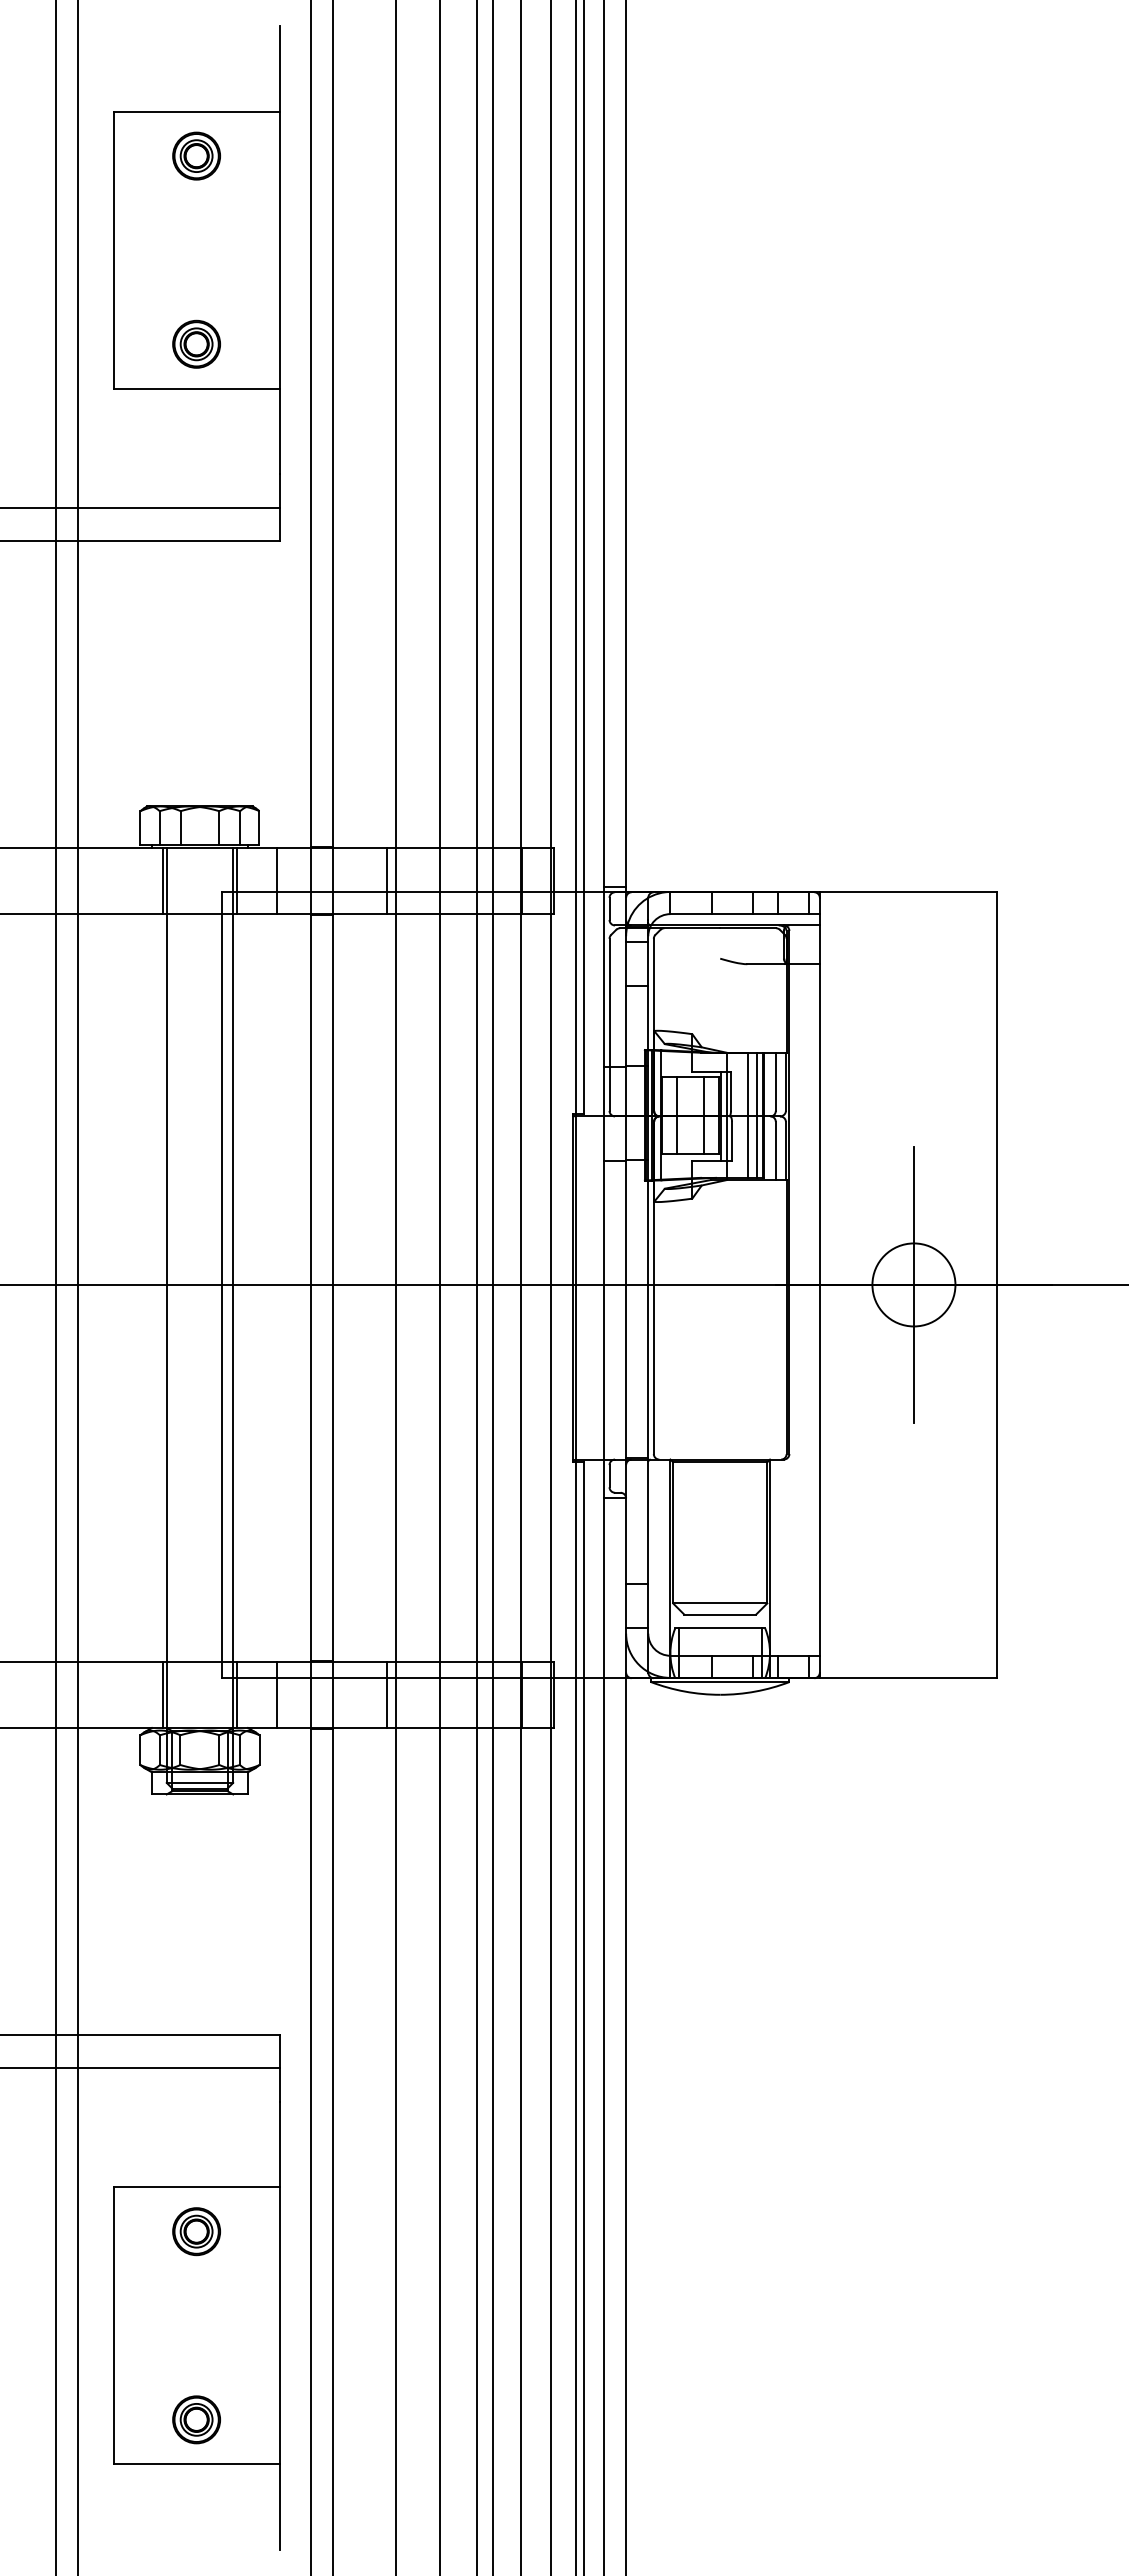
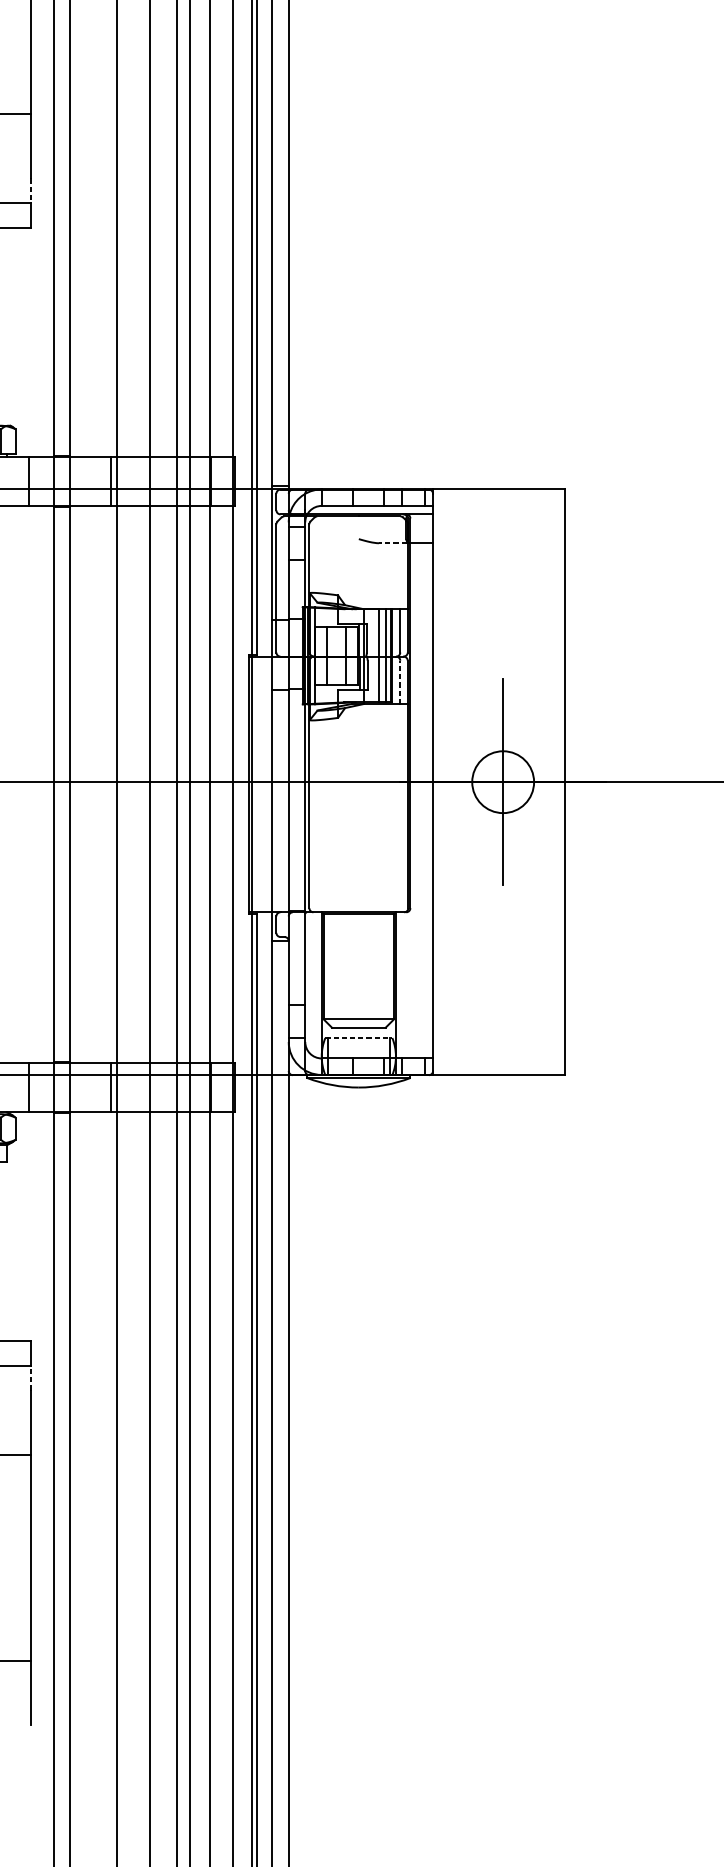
line: (279, 491) -> (30, 191), solid -> dashed
line: (766, 964) -> (393, 543), solid -> dashed
line: (775, 1150) -> (400, 682), solid -> dashed
line: (720, 1628) -> (359, 1038), solid -> dashed
line: (279, 2085) -> (30, 1378), solid -> dashed

